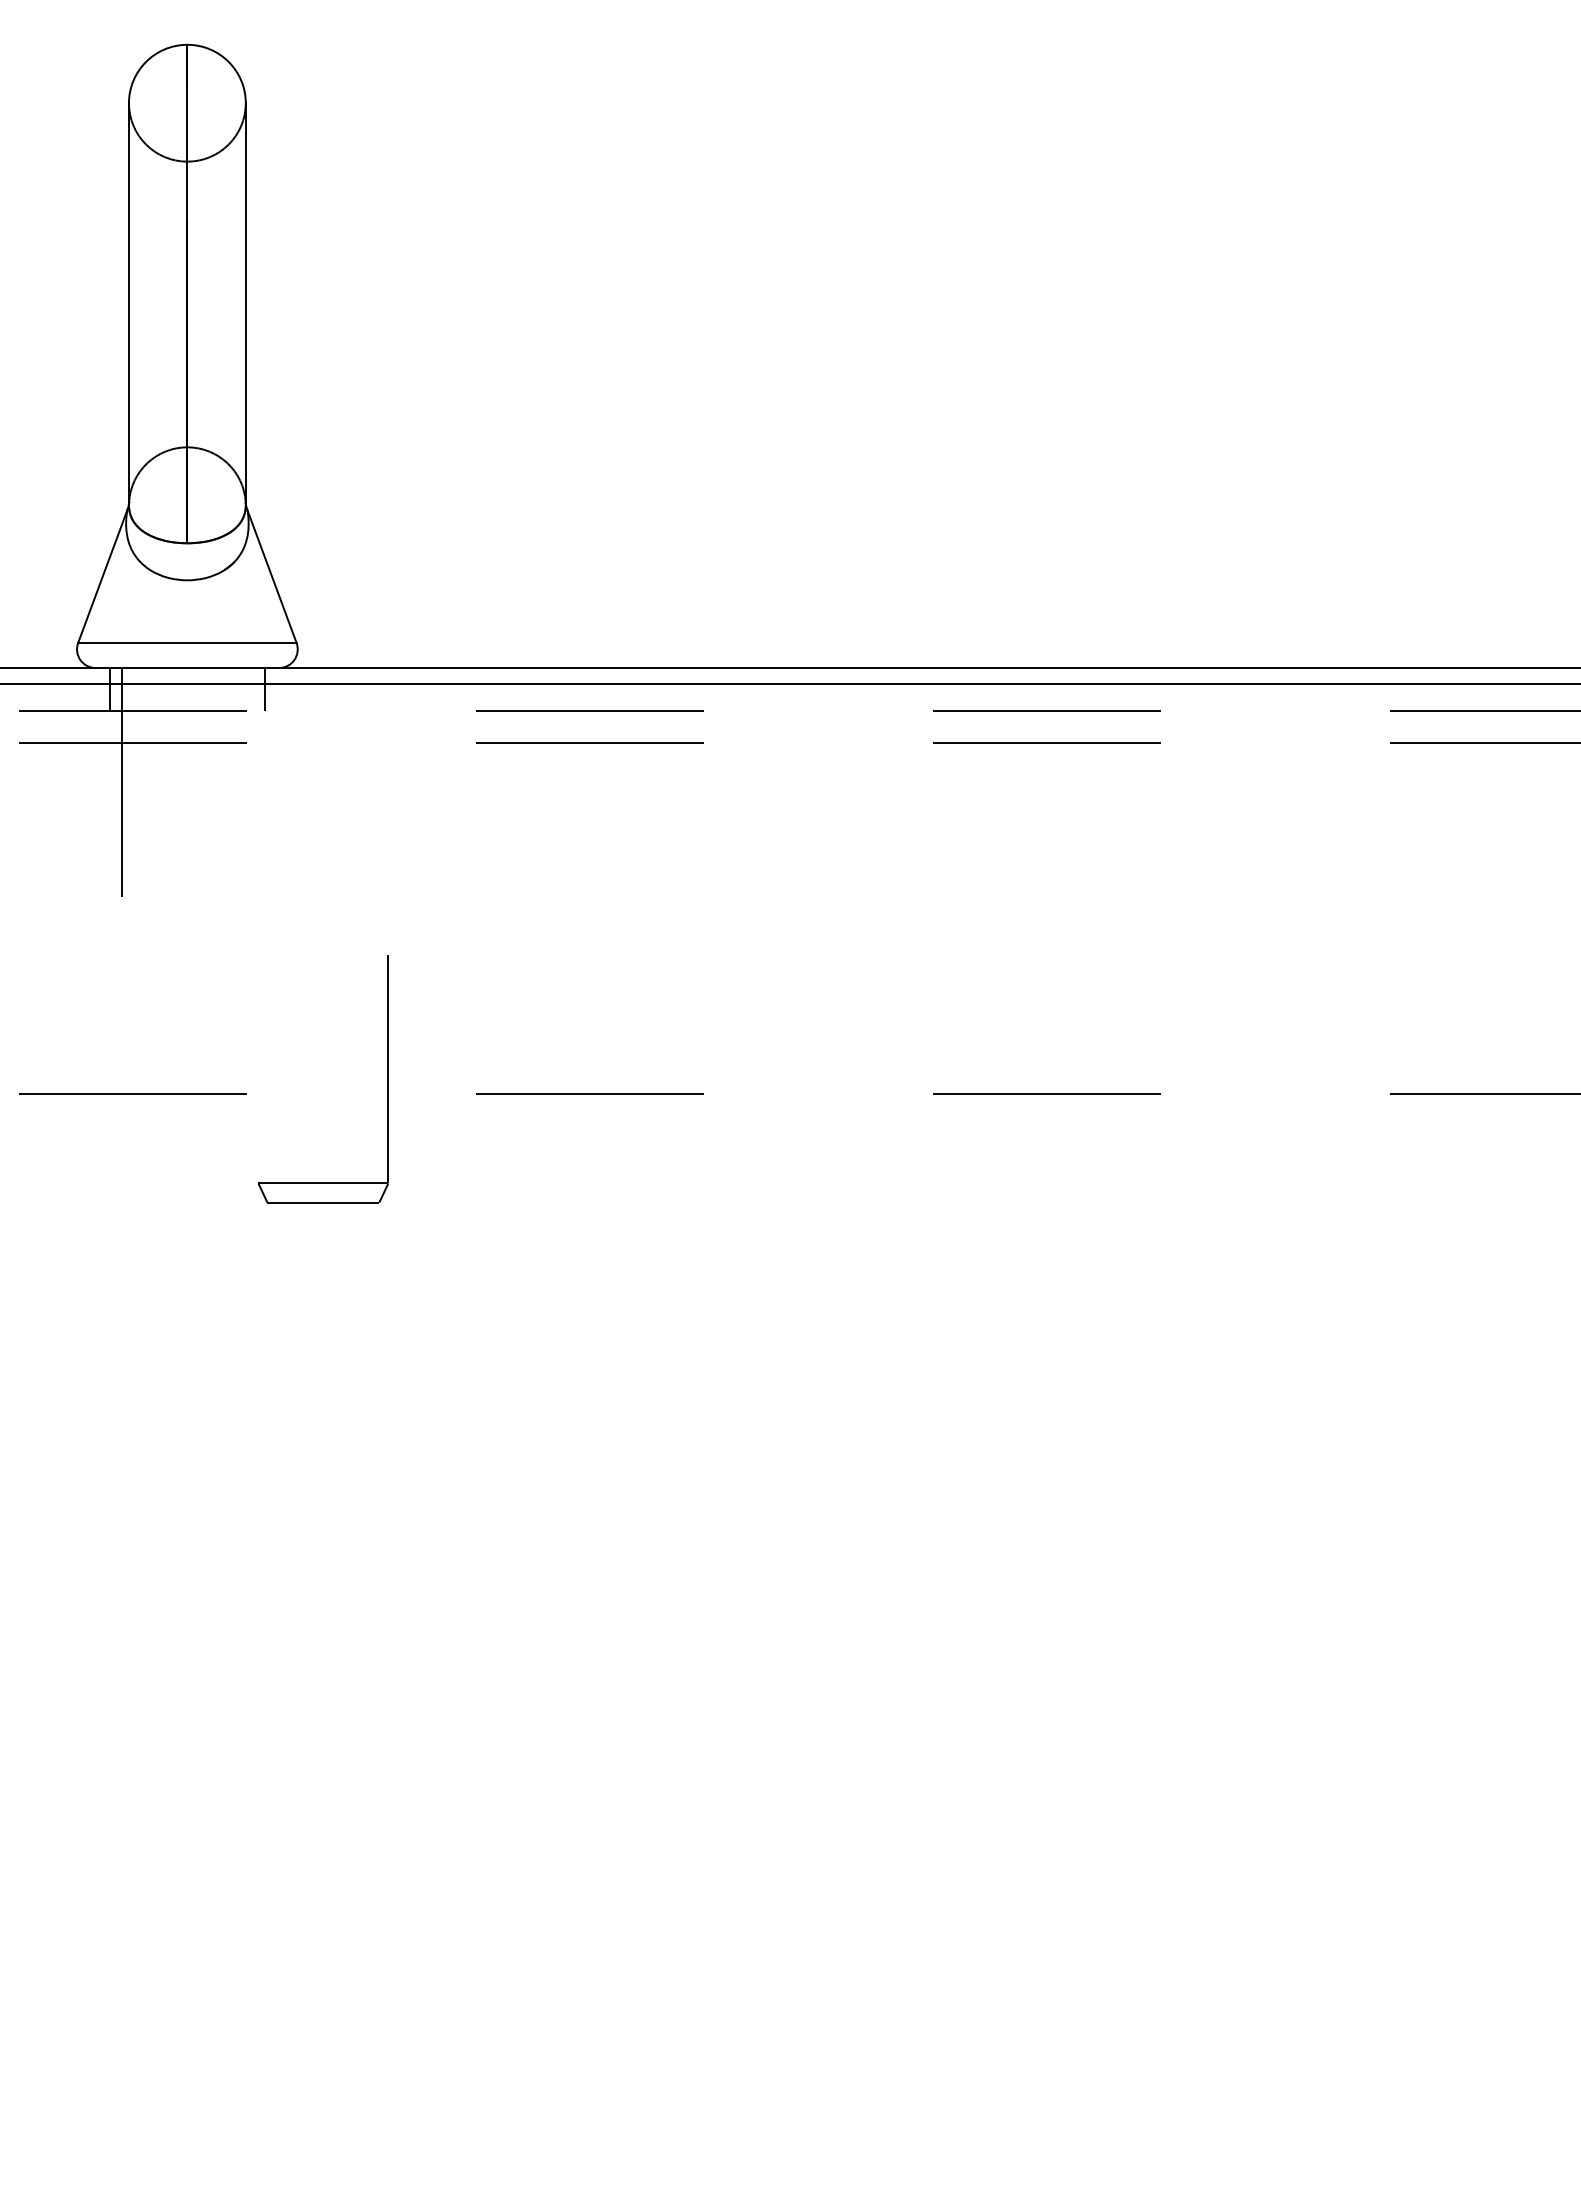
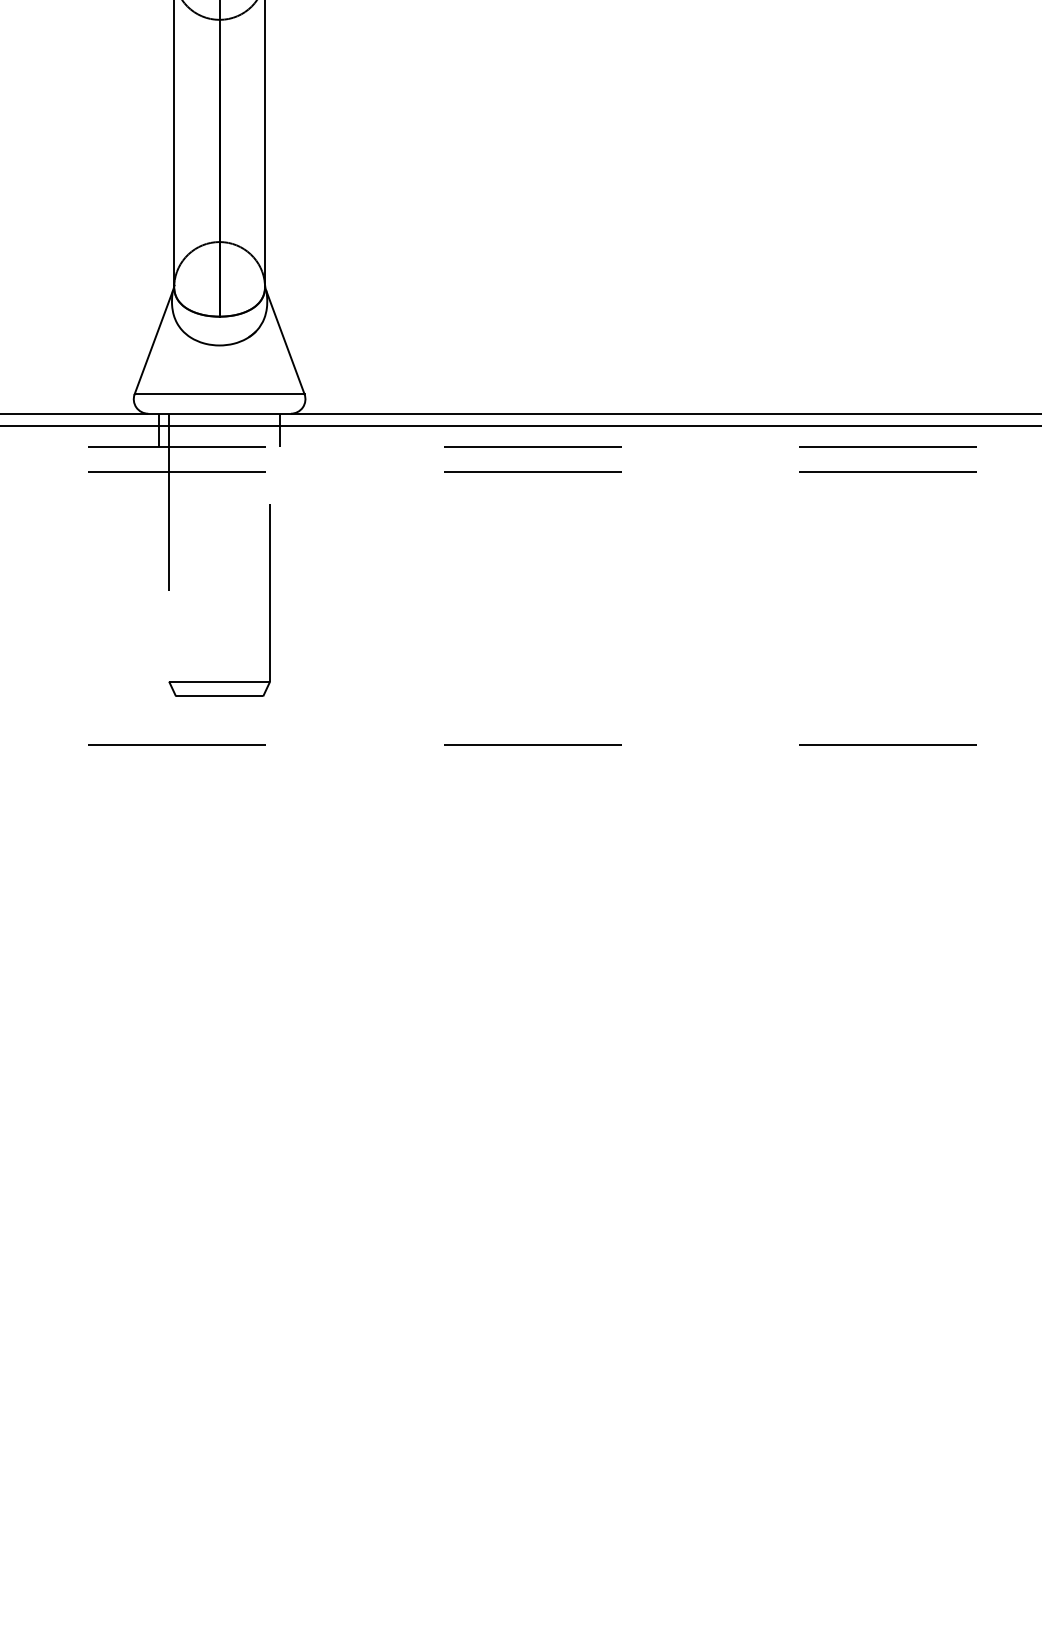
part: (387, 1079) -> (269, 600), moved

